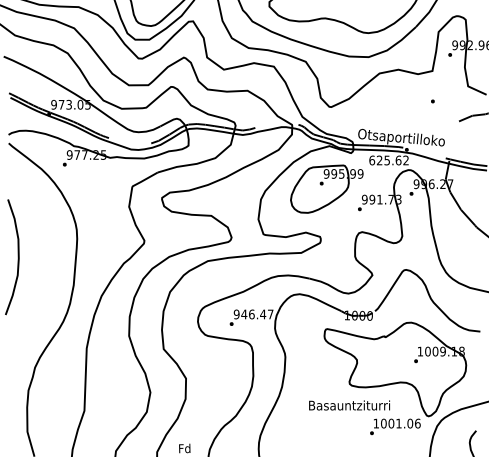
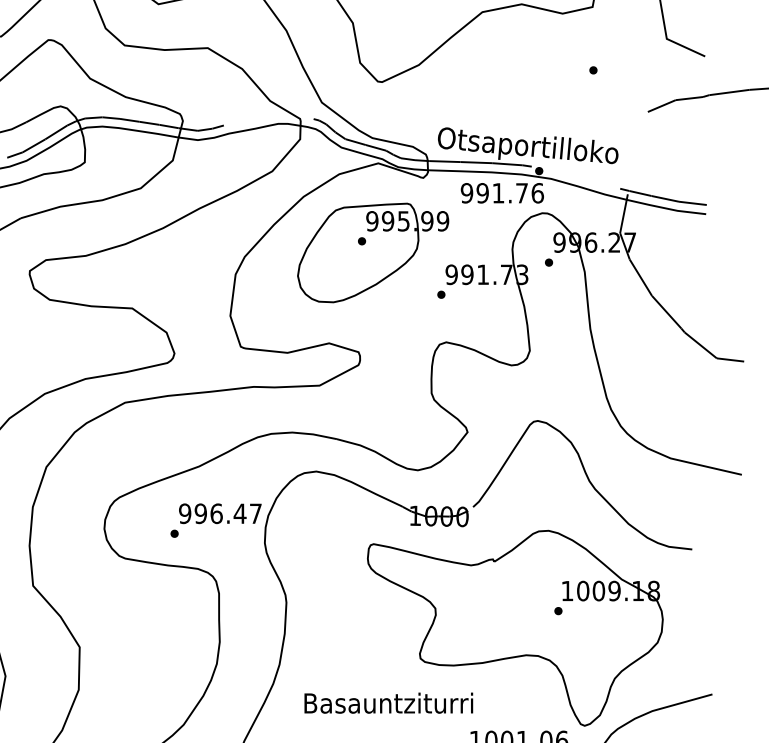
text: (389, 160) -> (503, 193), 625.62 -> 991.76
text: (244, 314) -> (201, 513), 946.47 -> 996.47
text: (349, 405) -> (388, 703), moved

